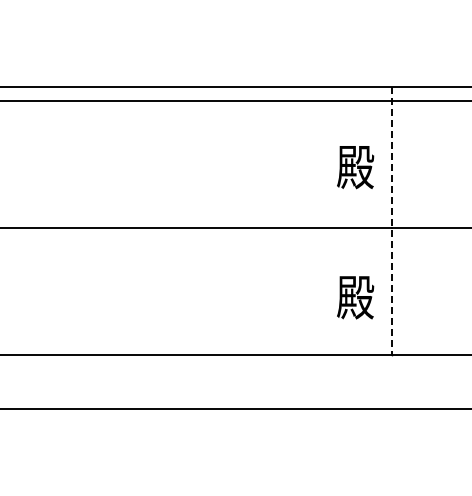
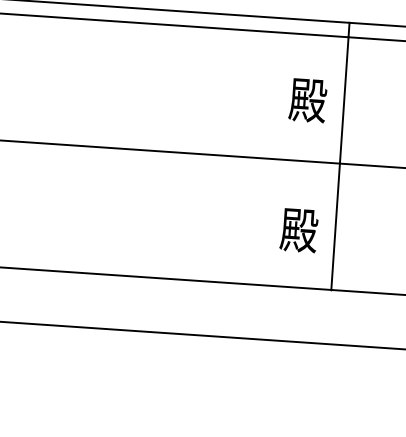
line: (391, 220) -> (340, 156), dashed -> solid

